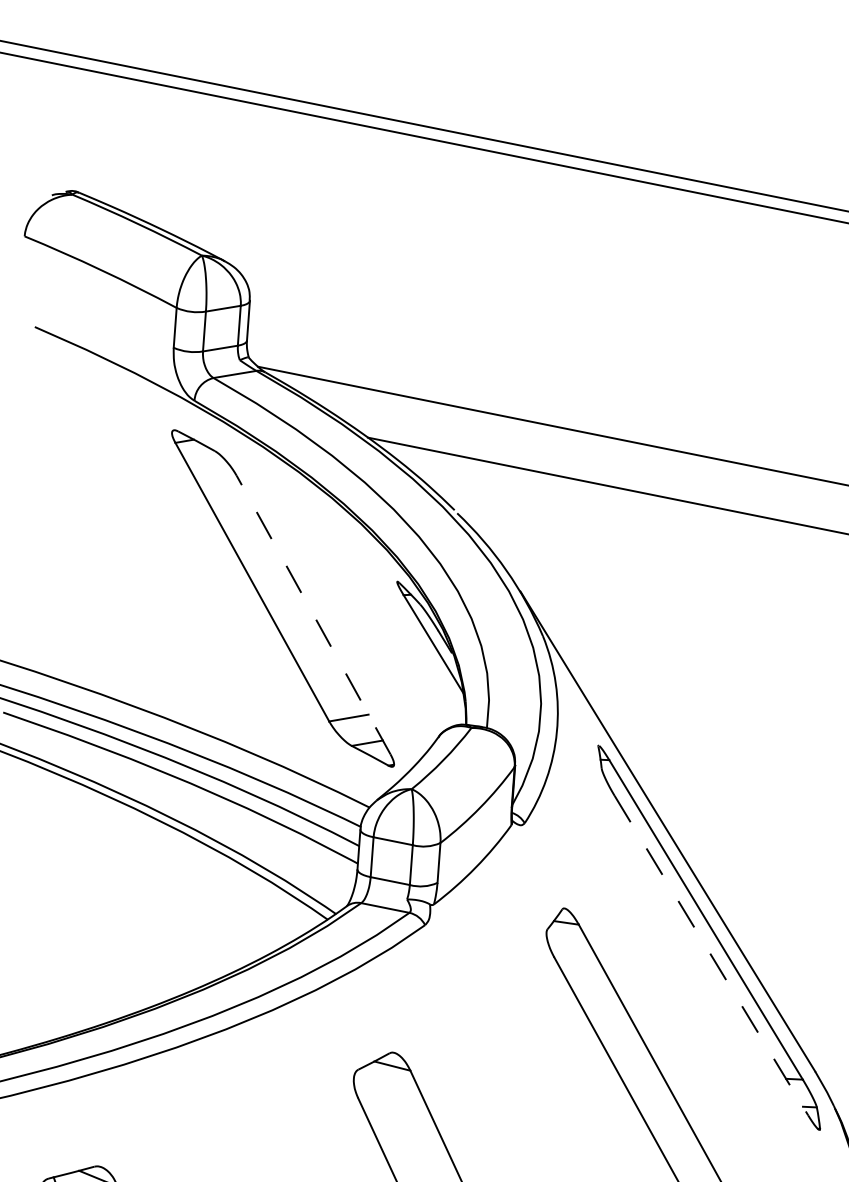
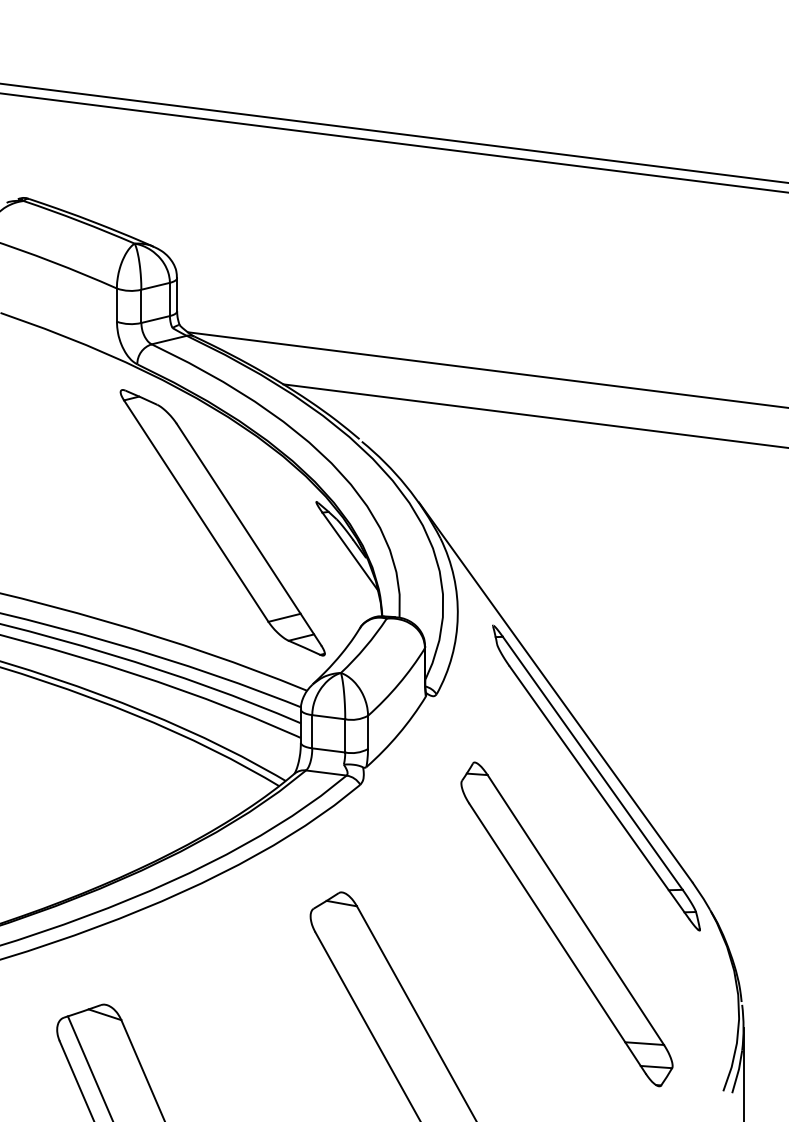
line: (312, 614) -> (248, 534), dashed -> solid
line: (711, 956) -> (599, 793), dashed -> solid

